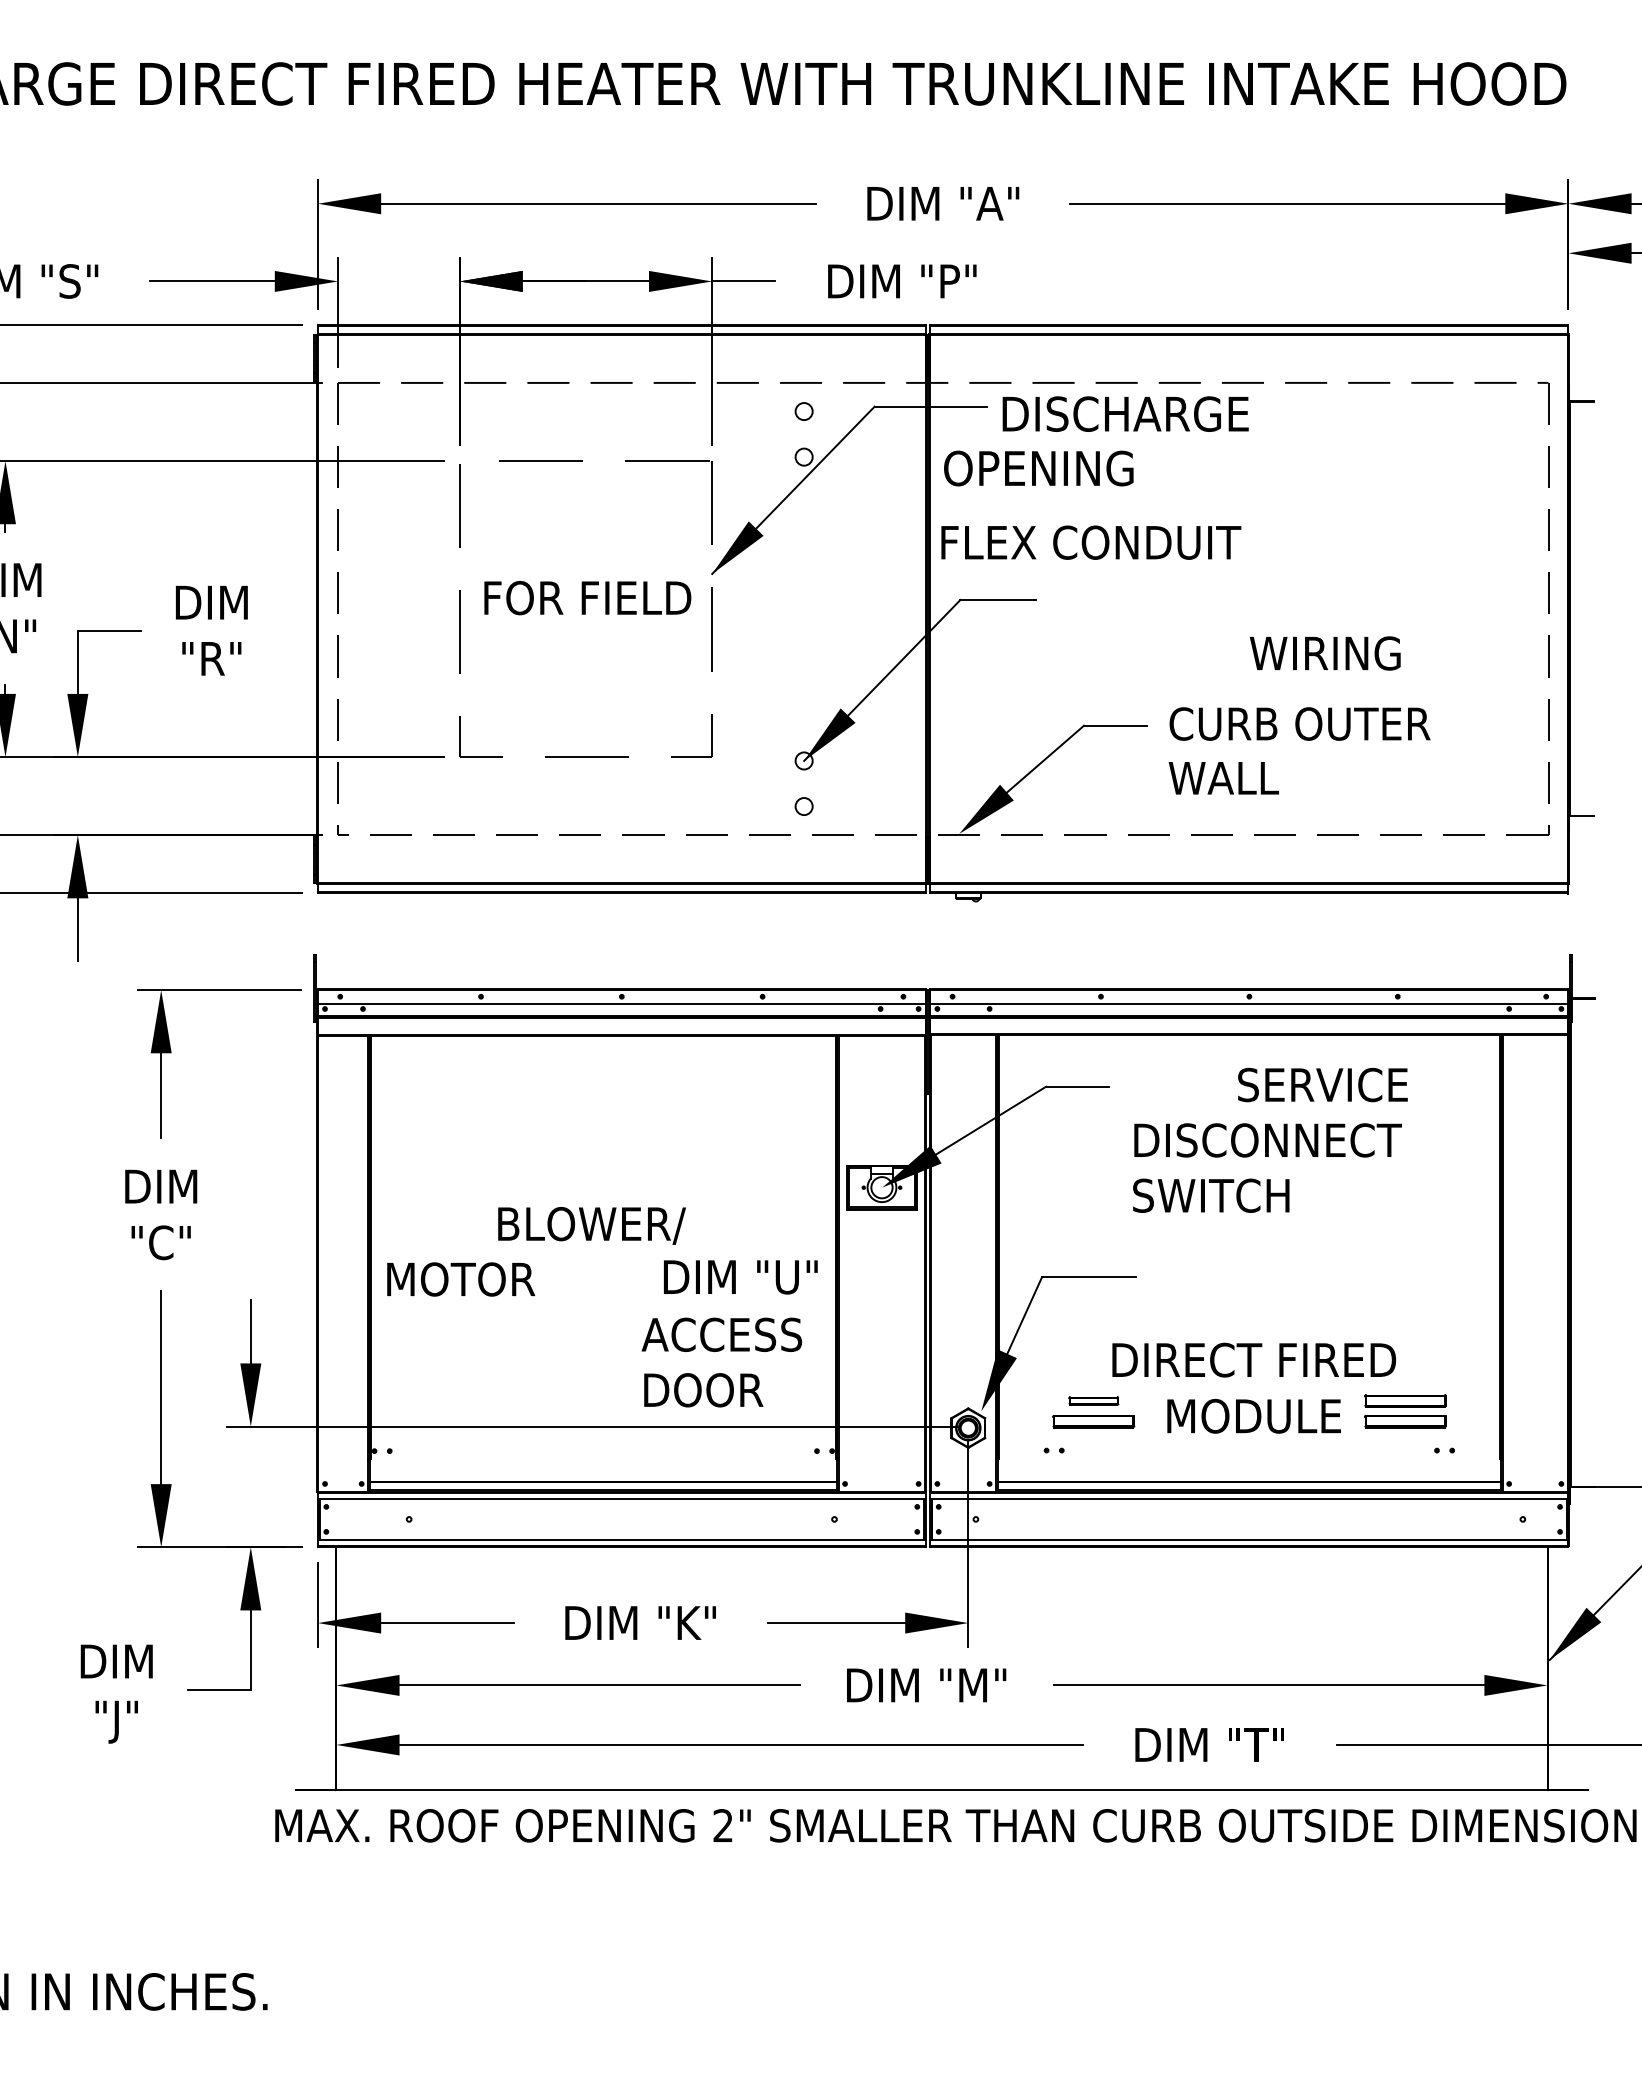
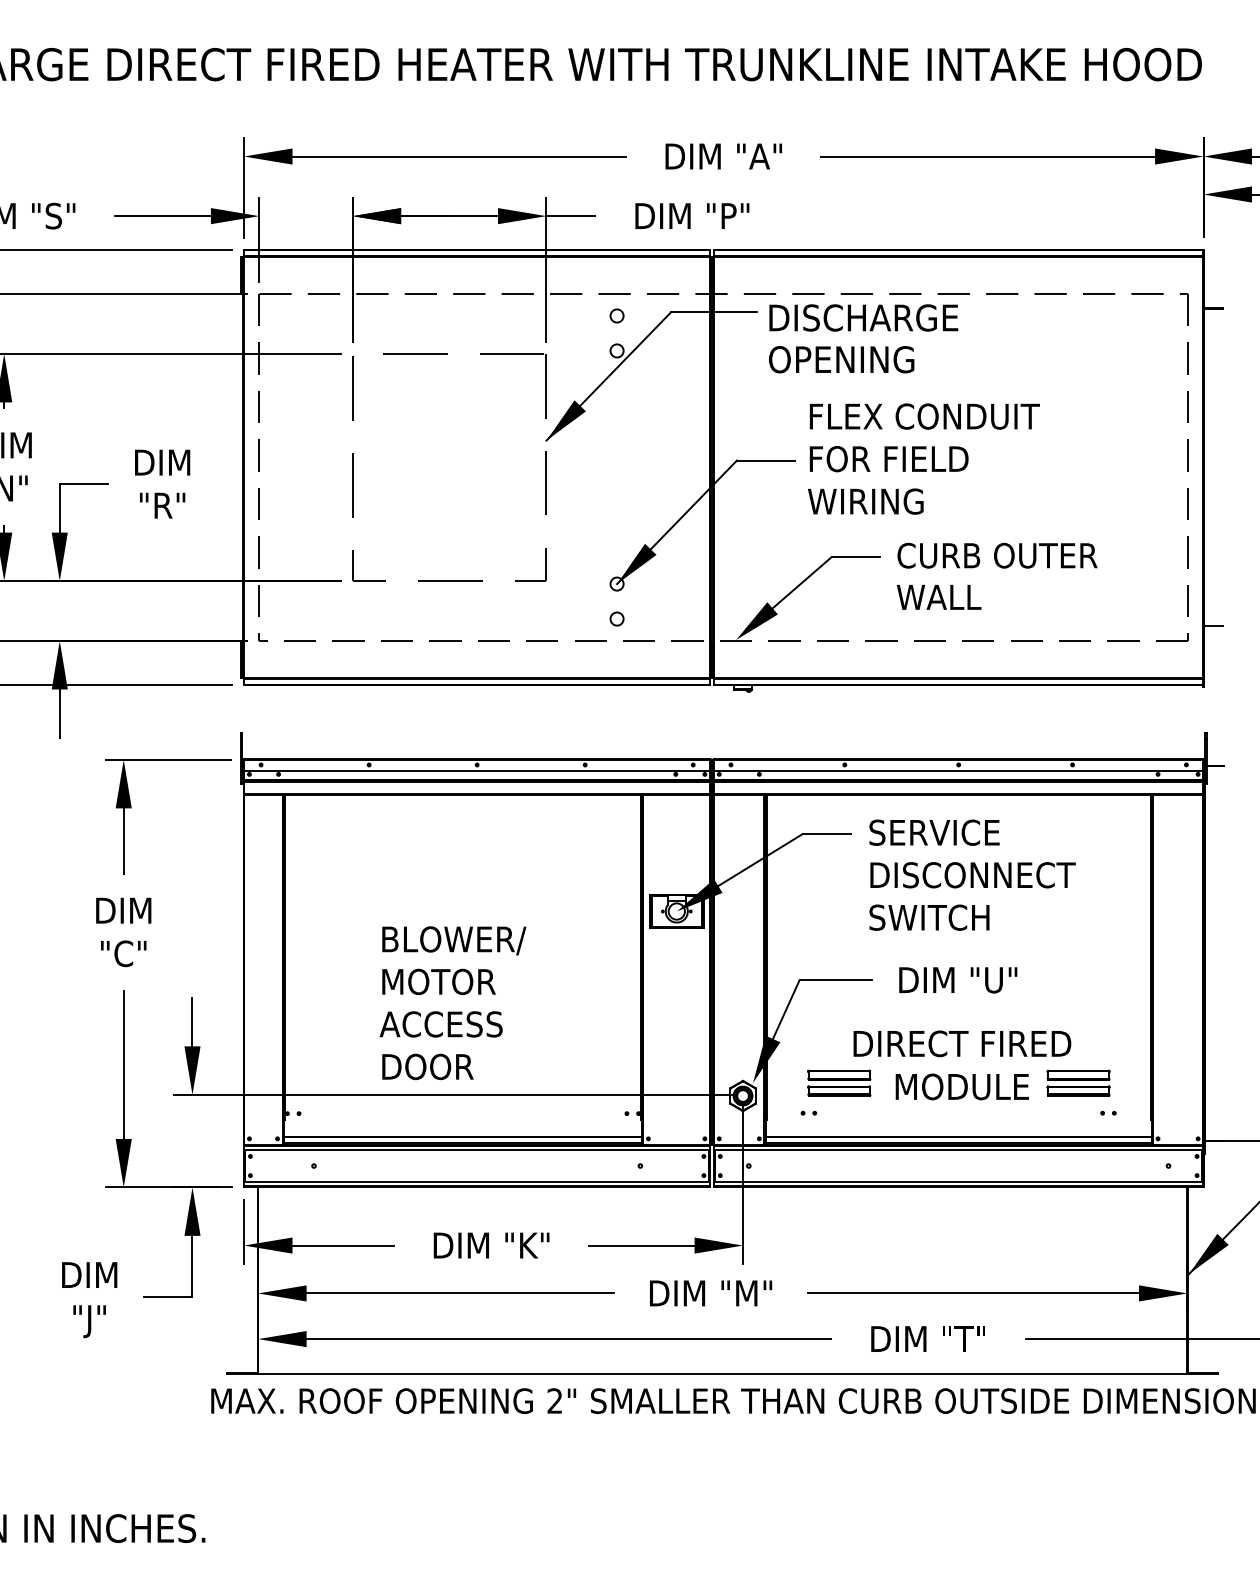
text: (1038, 468) -> (841, 359), moved
text: (1091, 542) -> (925, 416), moved
text: (587, 598) -> (888, 459), moved
text: (1325, 653) -> (865, 501), moved
text: (1322, 1084) -> (934, 832), moved
text: (740, 1277) -> (958, 980), moved
text: (461, 1279) -> (439, 981), moved
text: (721, 1334) -> (440, 1024), moved
text: (703, 1390) -> (427, 1067), moved
part: (1093, 1400) -> (839, 1074), size x1.67

